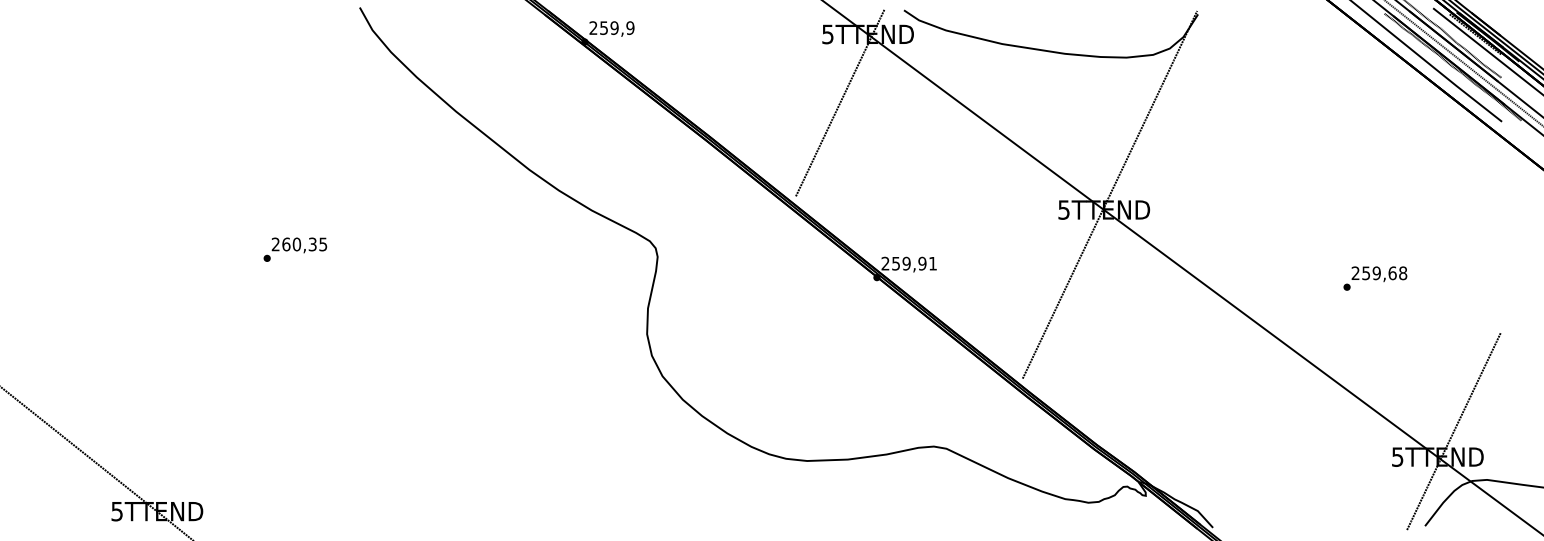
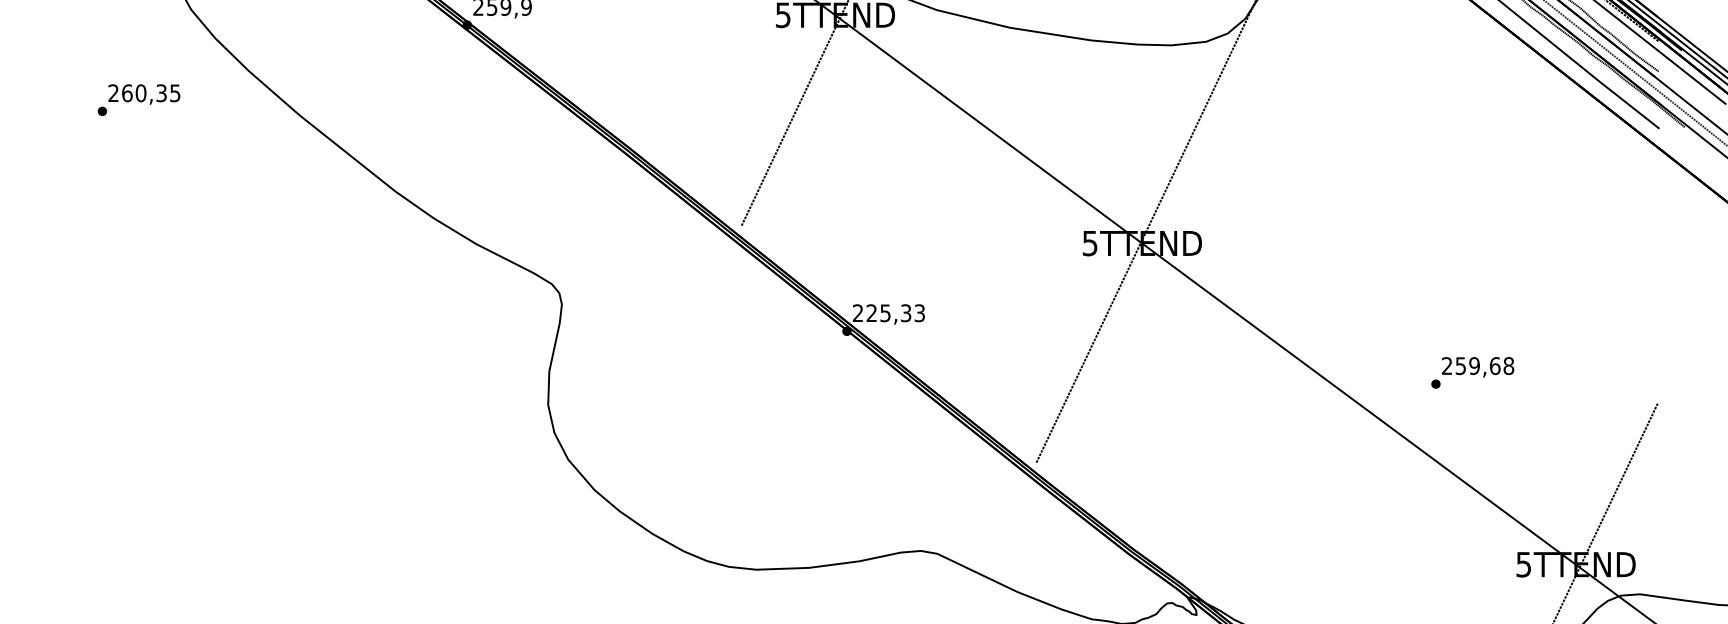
text: (295, 249) -> (139, 99), moved
text: (914, 263) -> (895, 312), 259,91 -> 225,33
text: (1375, 278) -> (1472, 372), moved

